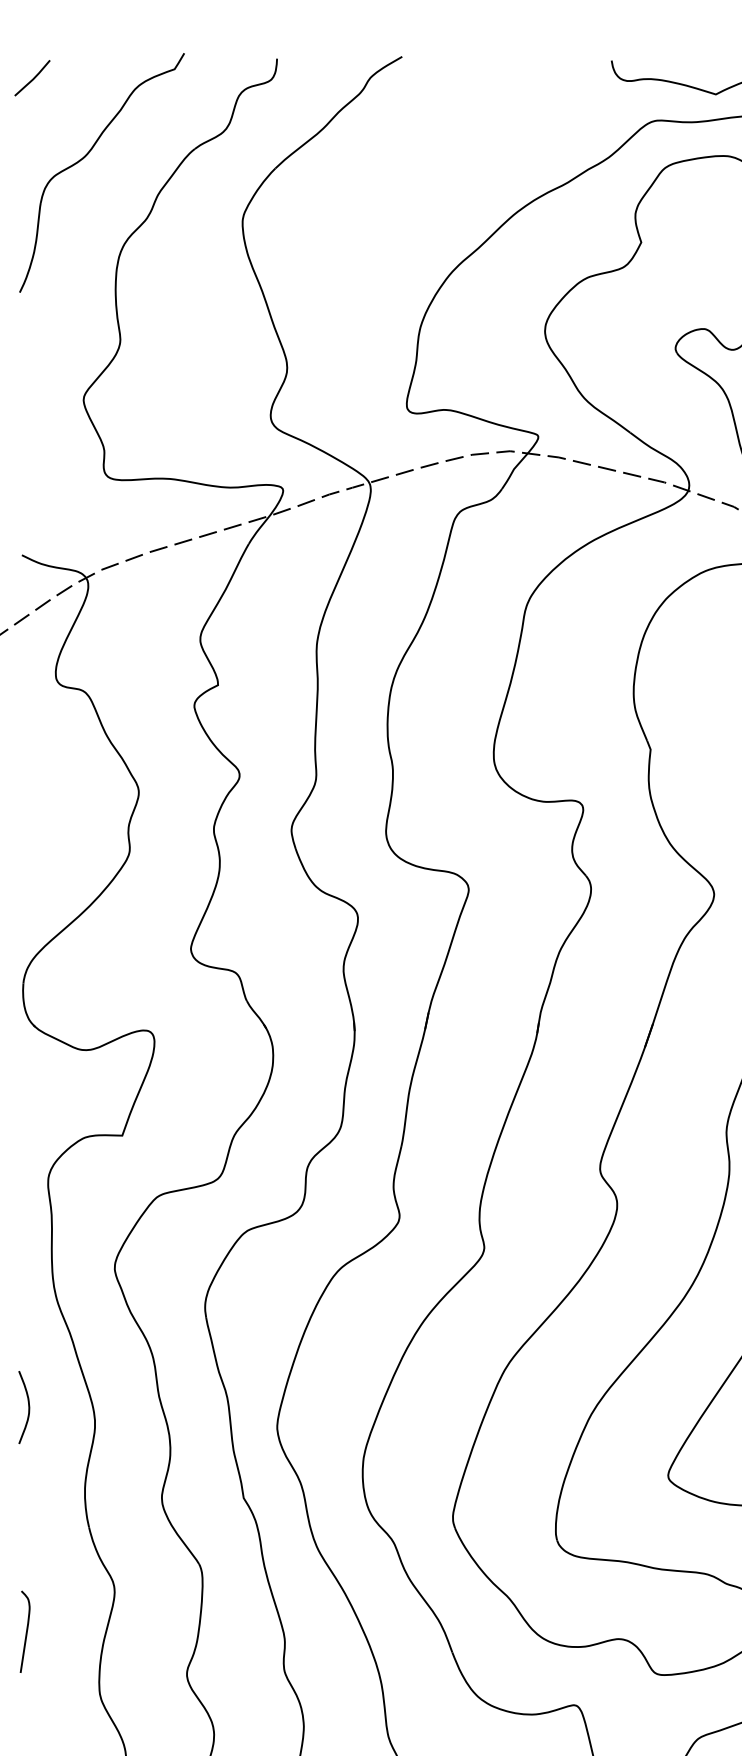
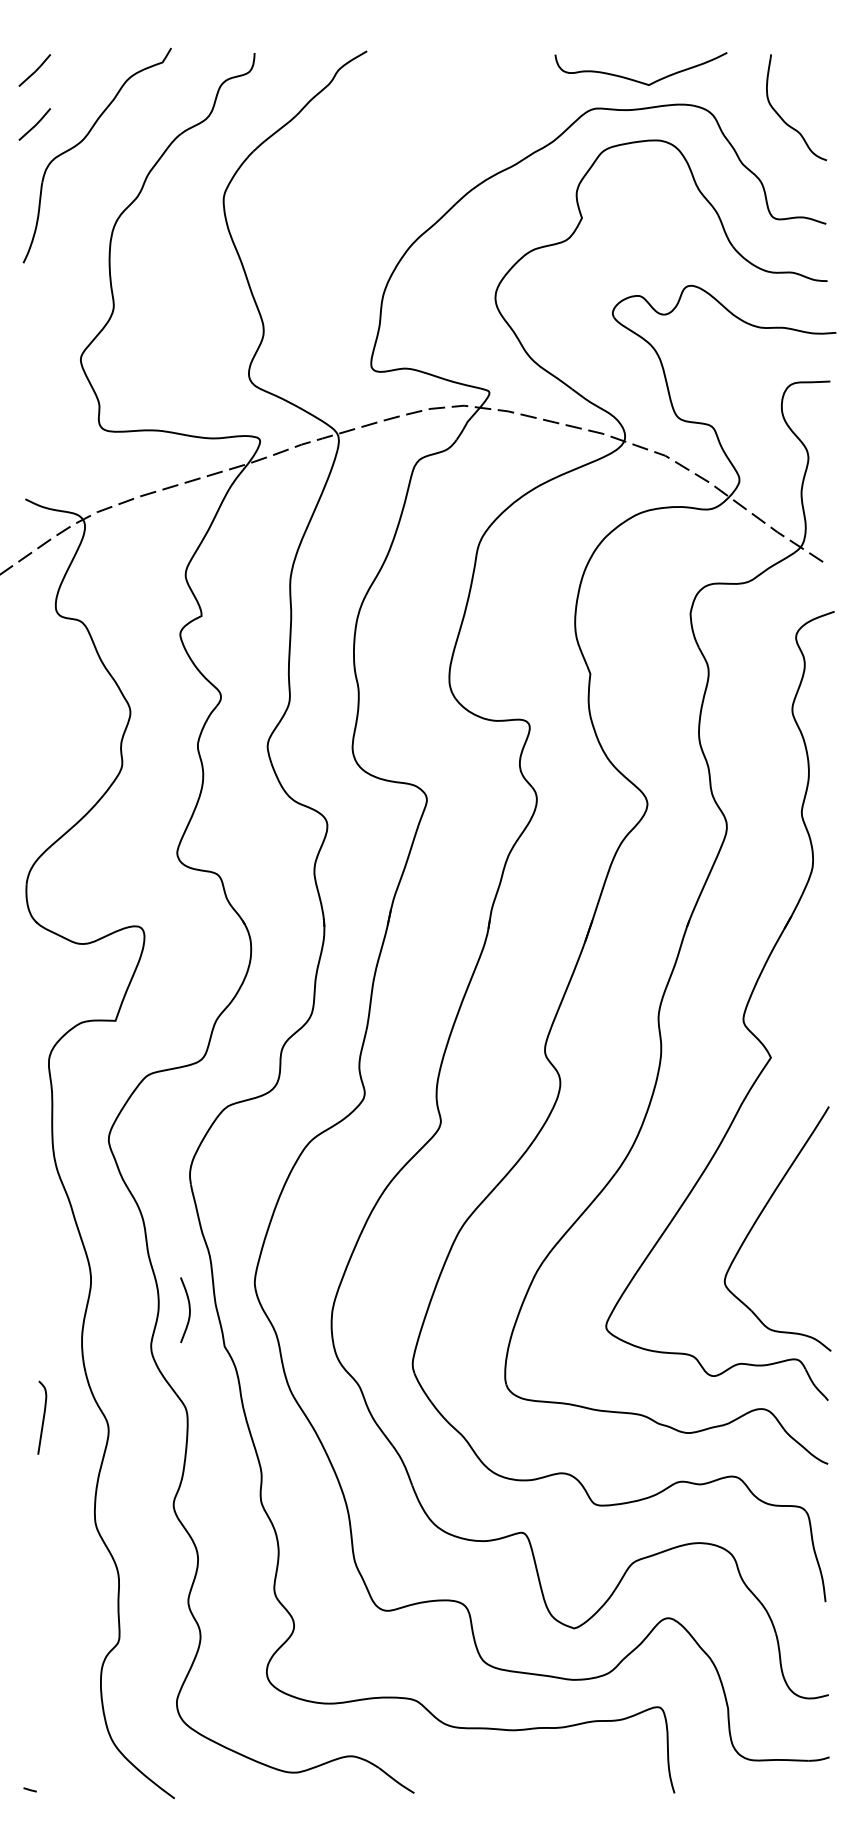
line: (33, 138) -> (35, 124), added
curve: (27, 1405) -> (188, 1308), moved
curve: (26, 1631) -> (43, 1417), moved

